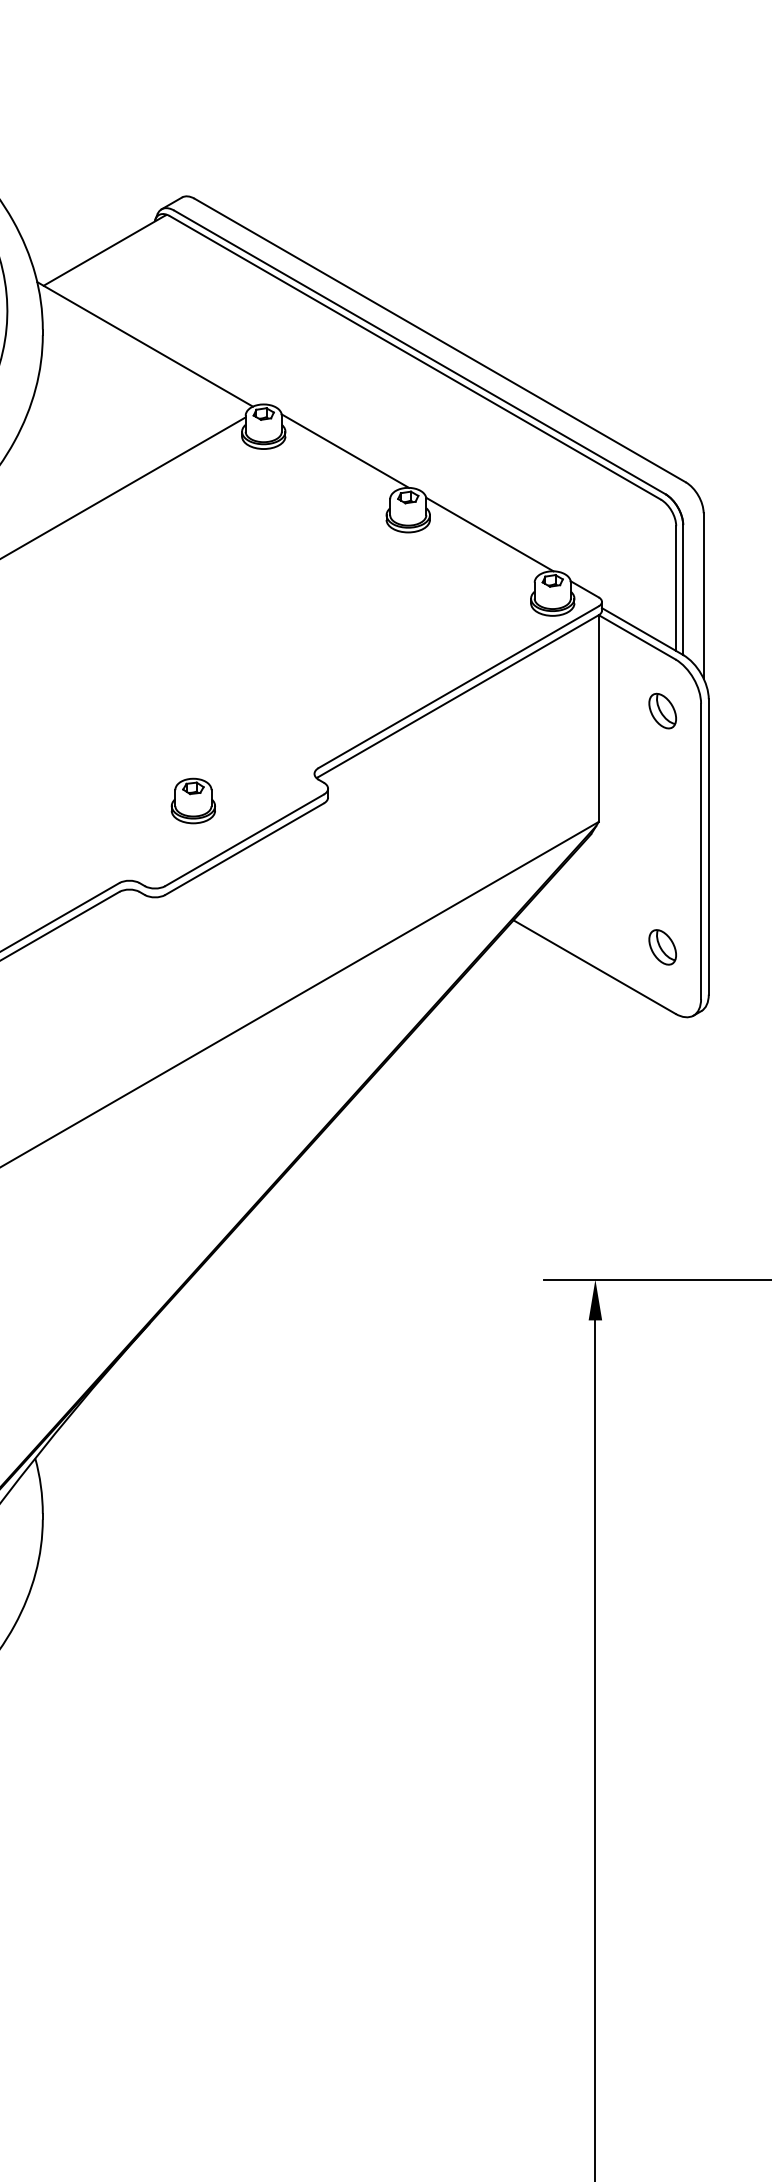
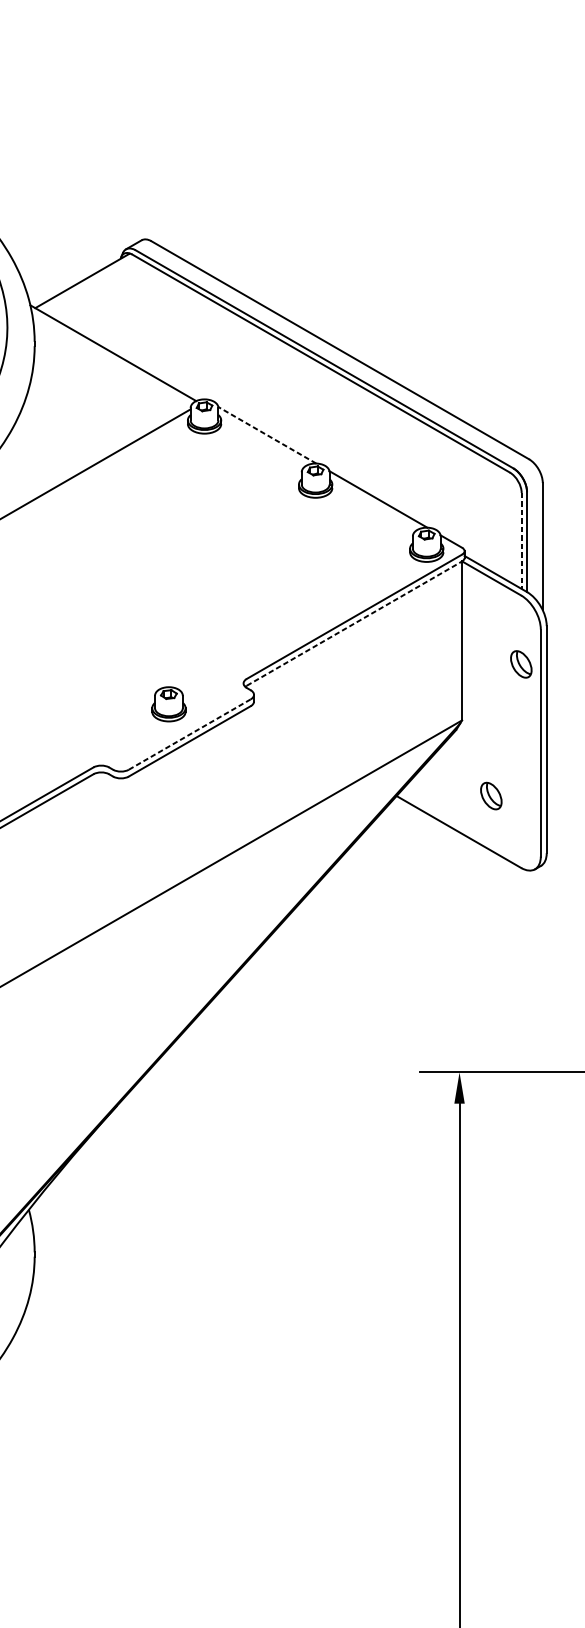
line: (345, 451) -> (267, 435), solid -> dashed
line: (676, 589) -> (521, 541), solid -> dashed
line: (458, 696) -> (354, 623), solid -> dashed
part: (662, 710) -> (521, 663), moved
part: (192, 800) -> (168, 703), moved
line: (244, 840) -> (189, 734), solid -> dashed
part: (662, 947) -> (491, 796), moved

